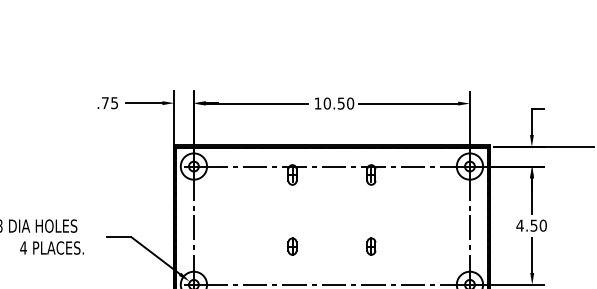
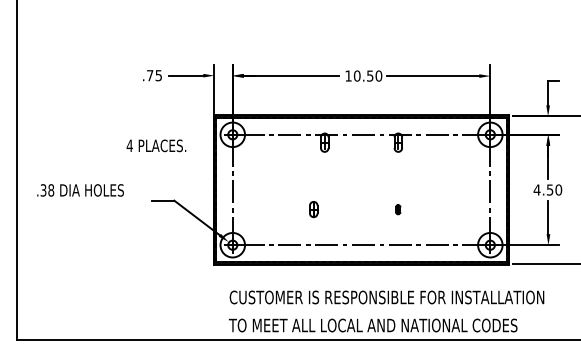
part: (292, 246) -> (313, 209), moved
part: (370, 246) -> (397, 209), size x0.6
text: (52, 247) -> (156, 145), moved

